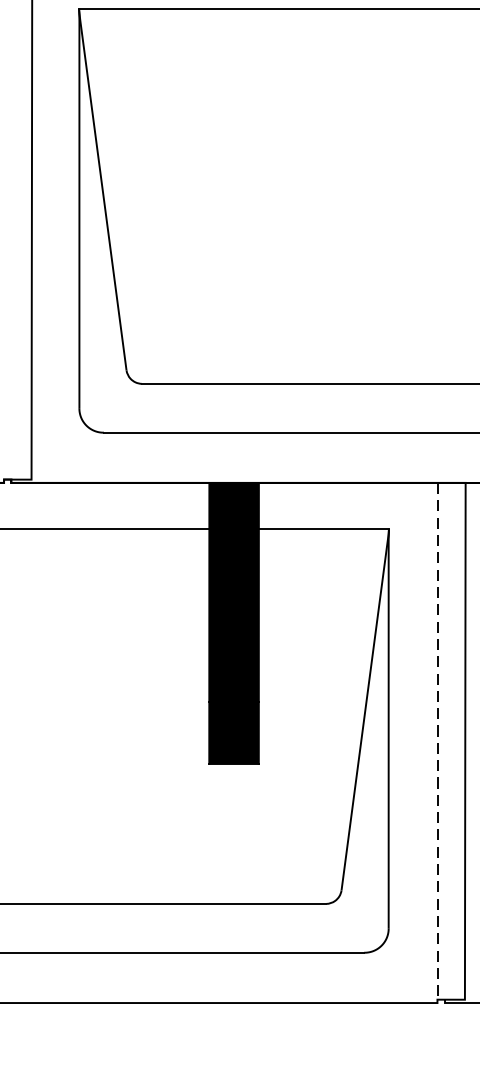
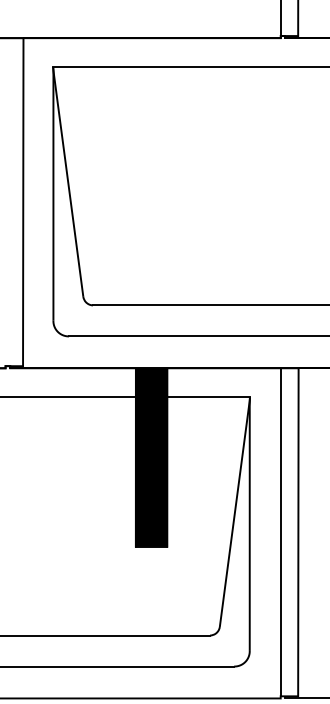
line: (438, 741) -> (281, 532), dashed -> solid

